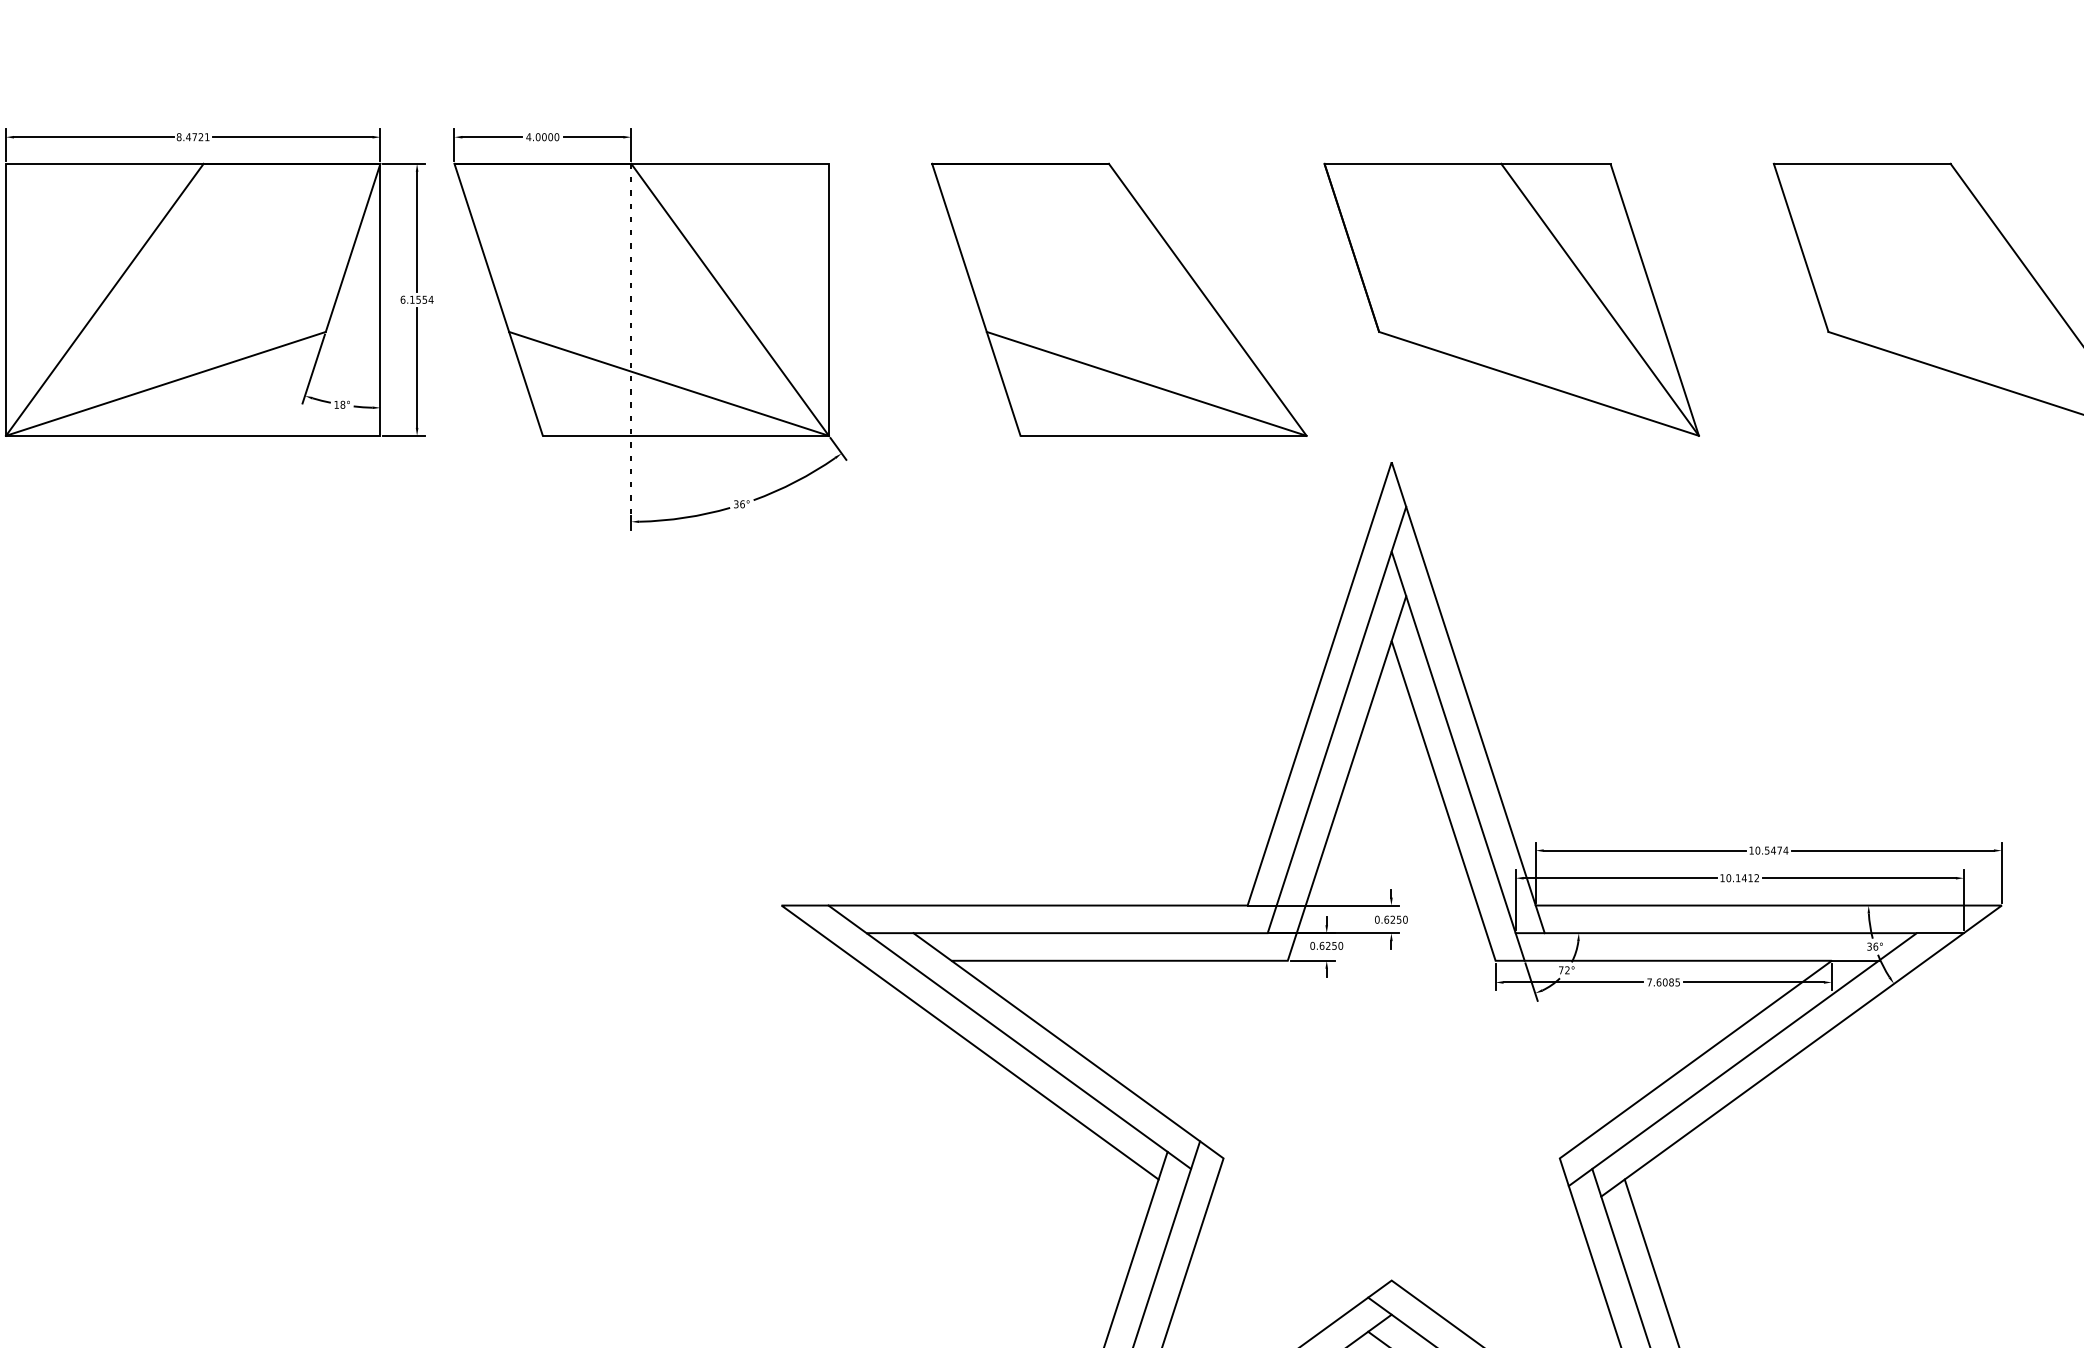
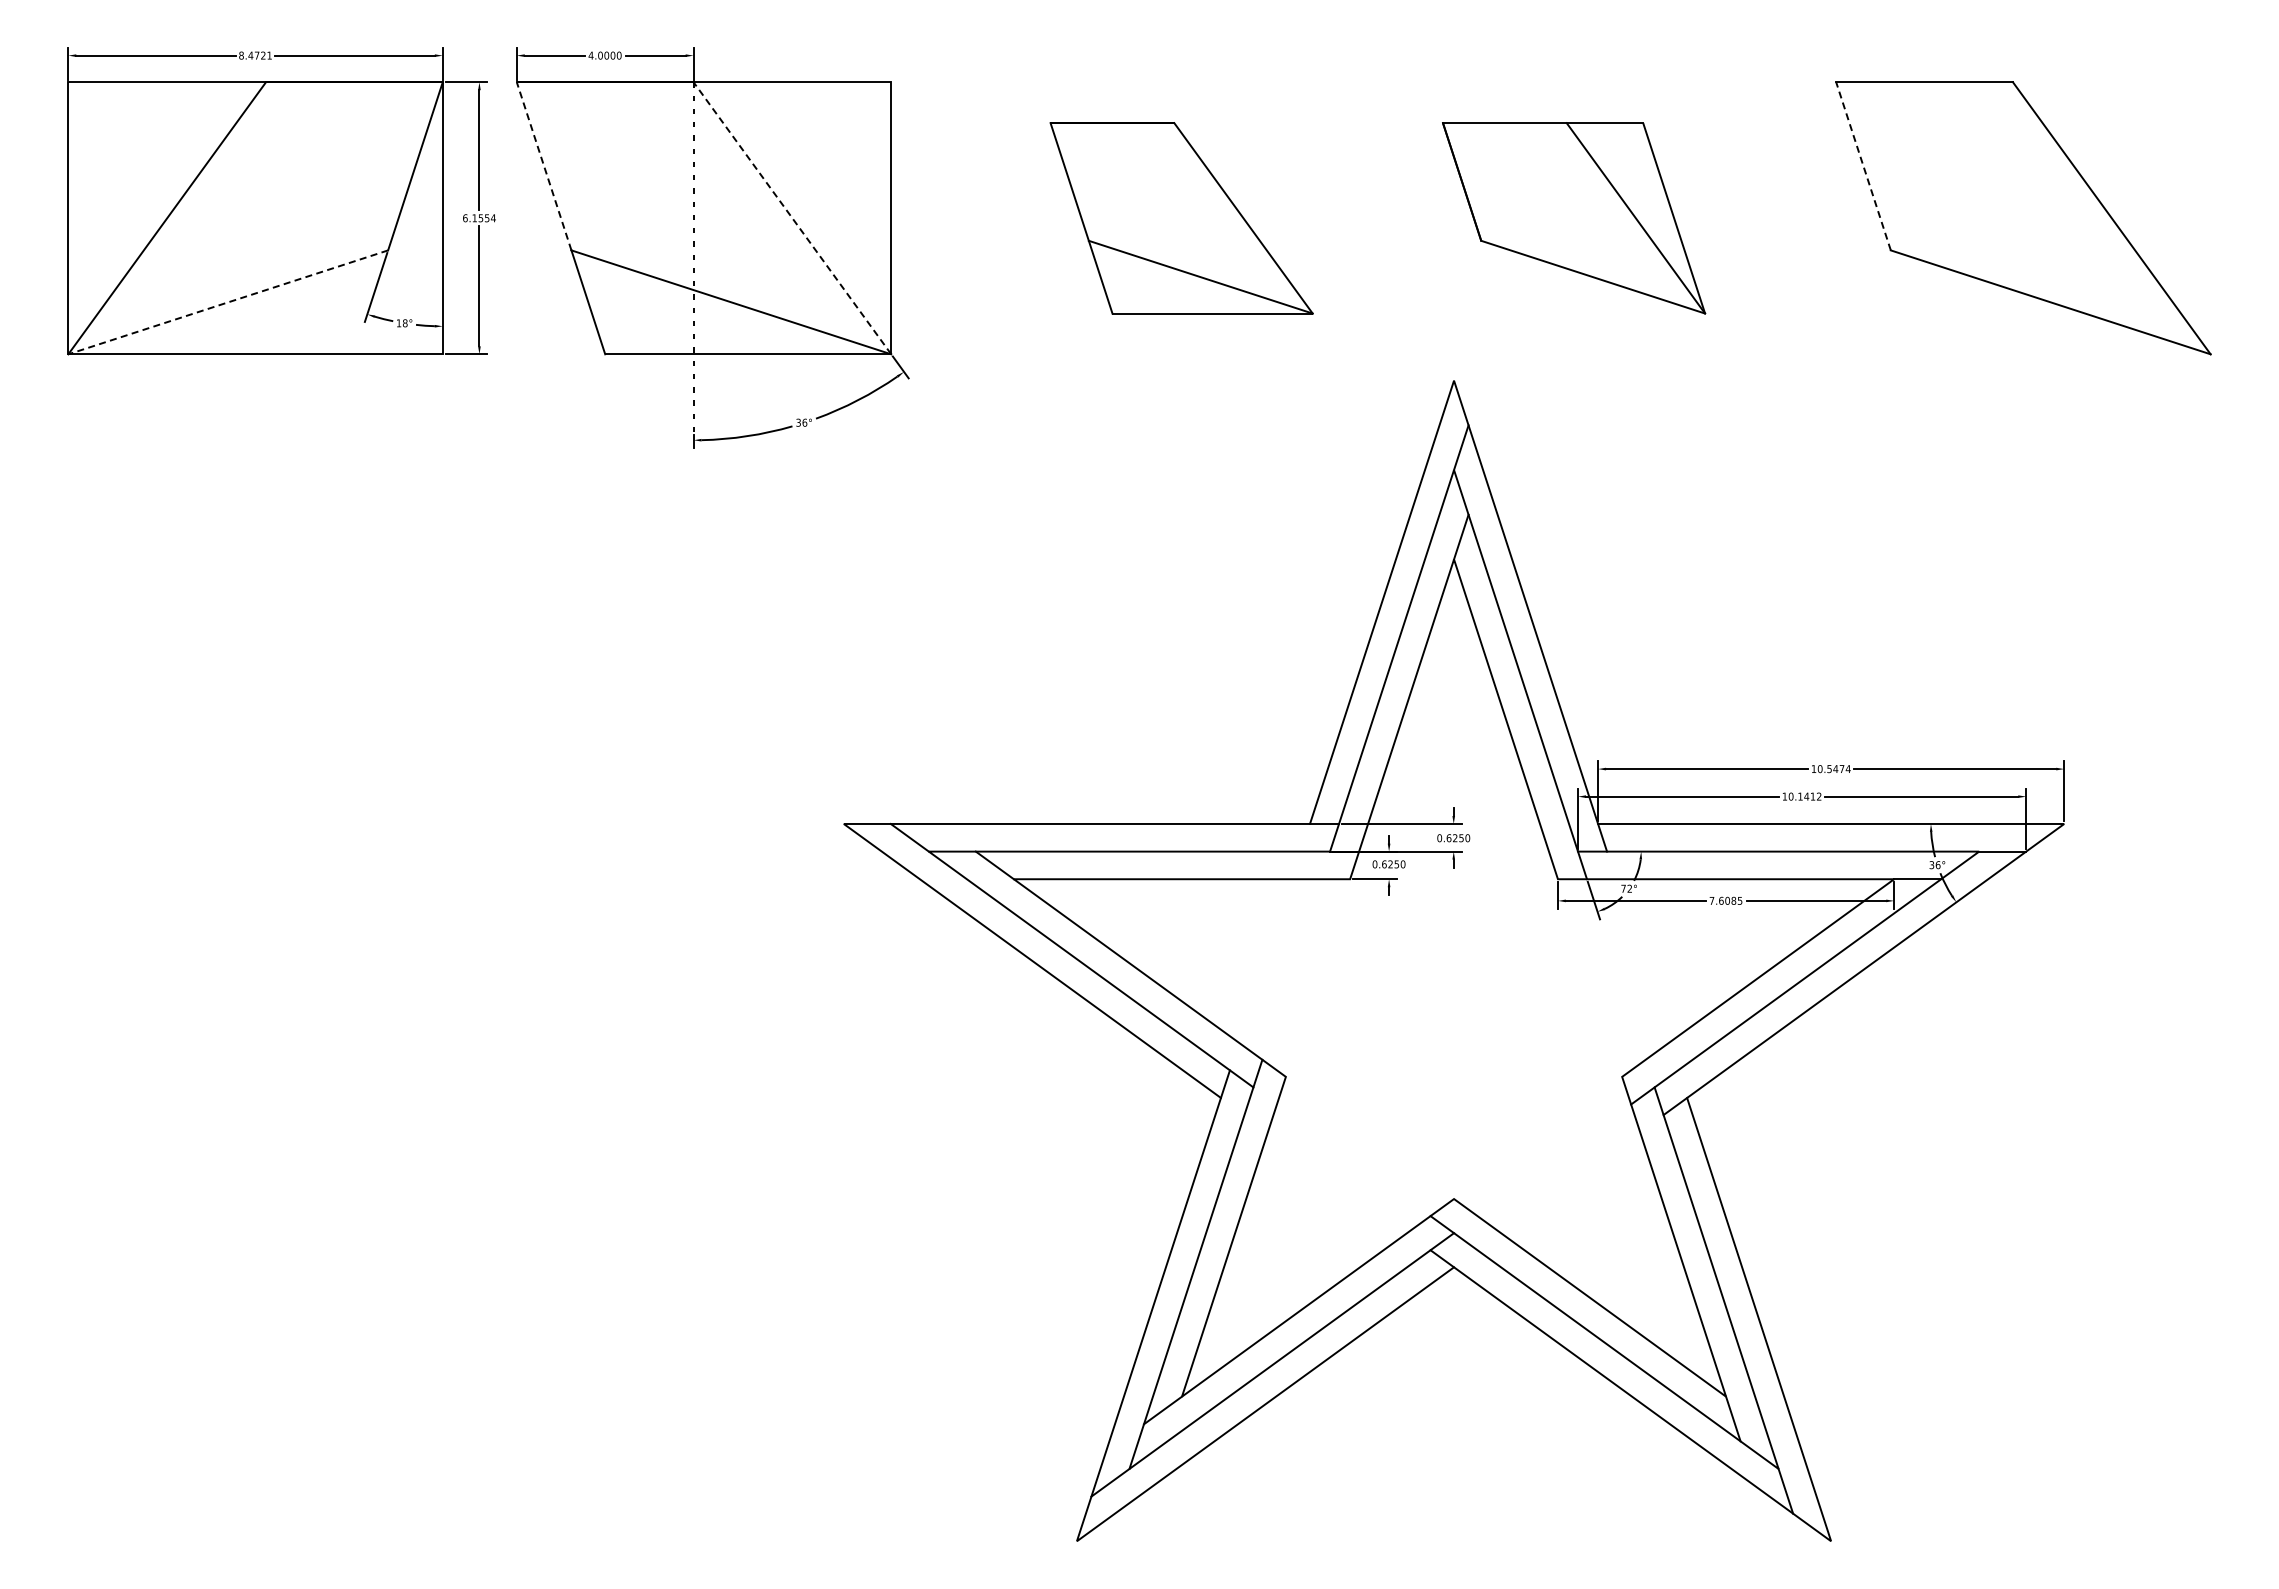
line: (481, 247) -> (543, 165), solid -> dashed
line: (1801, 247) -> (1863, 165), solid -> dashed
line: (730, 299) -> (792, 217), solid -> dashed
part: (1119, 300) -> (1181, 218), size x0.7
part: (1511, 300) -> (1573, 218), size x0.7
line: (165, 384) -> (227, 302), solid -> dashed

